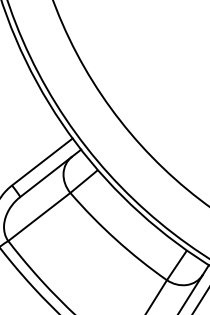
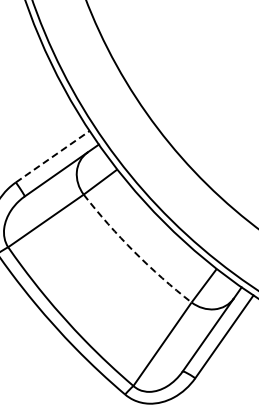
line: (42, 161) -> (52, 156), solid -> dashed
arc: (116, 239) -> (134, 251), solid -> dashed

